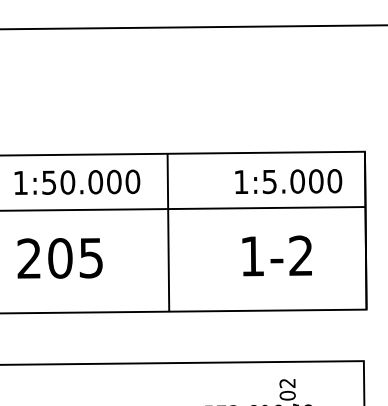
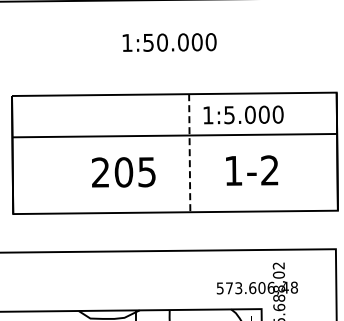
text: (288, 180) -> (243, 114), moved
text: (77, 182) -> (169, 42), moved
line: (168, 233) -> (189, 153), solid -> dashed
text: (277, 255) -> (252, 170), moved
text: (59, 258) -> (123, 172), moved

